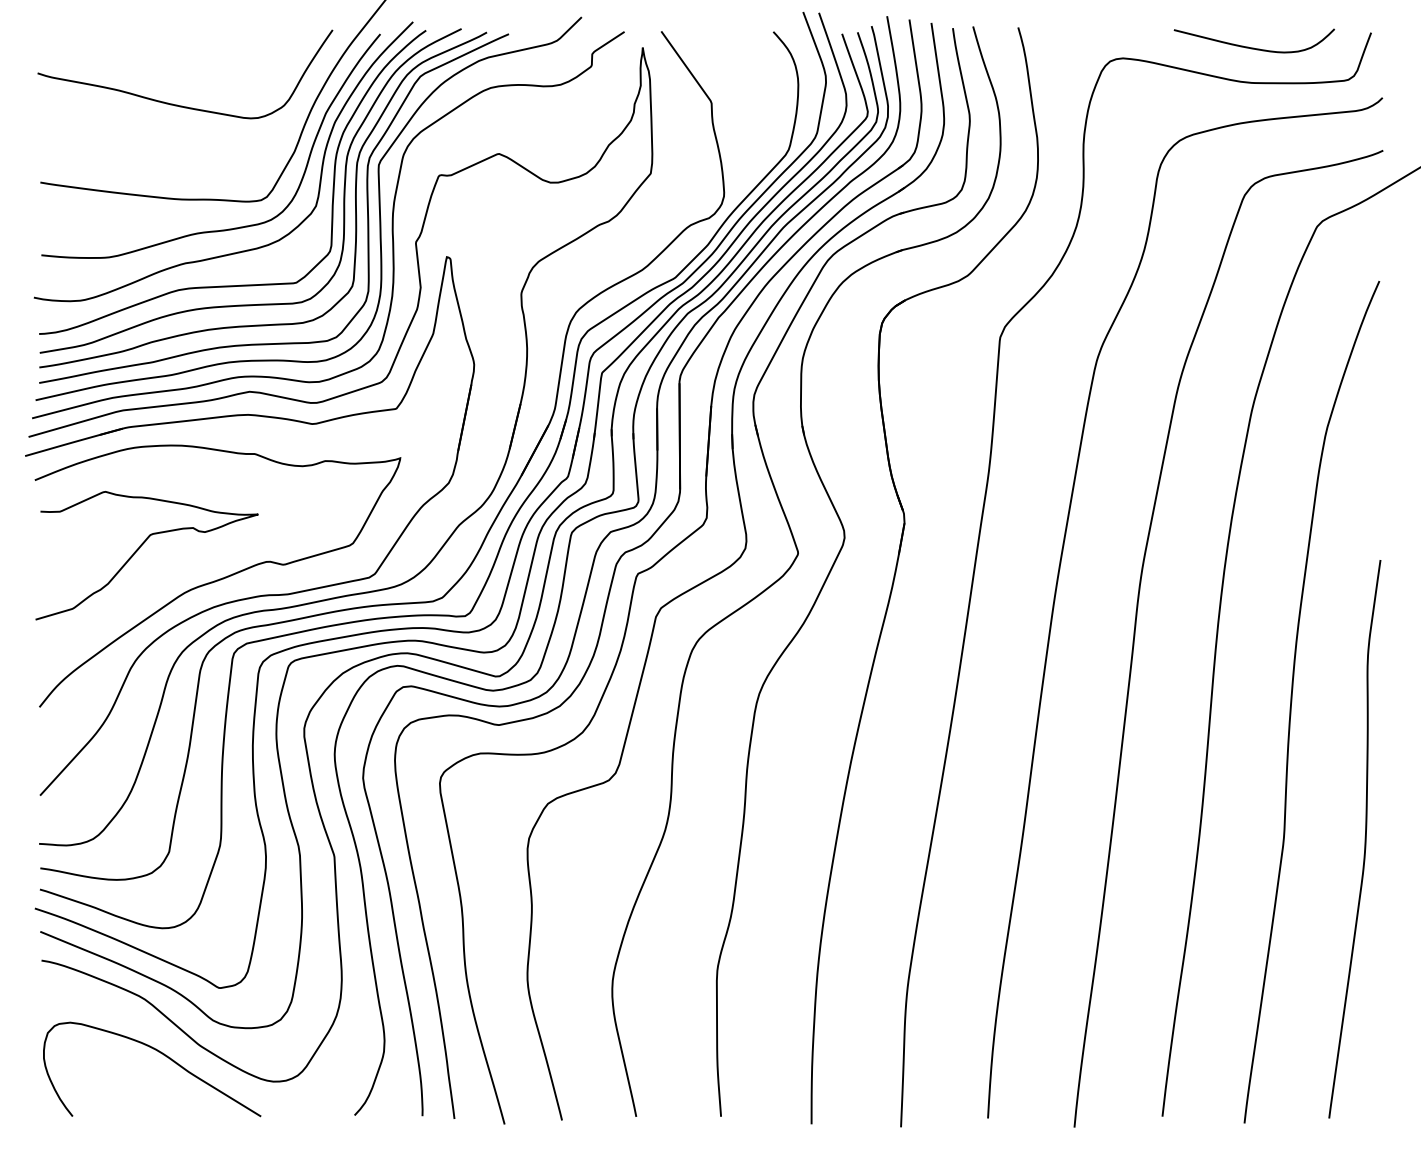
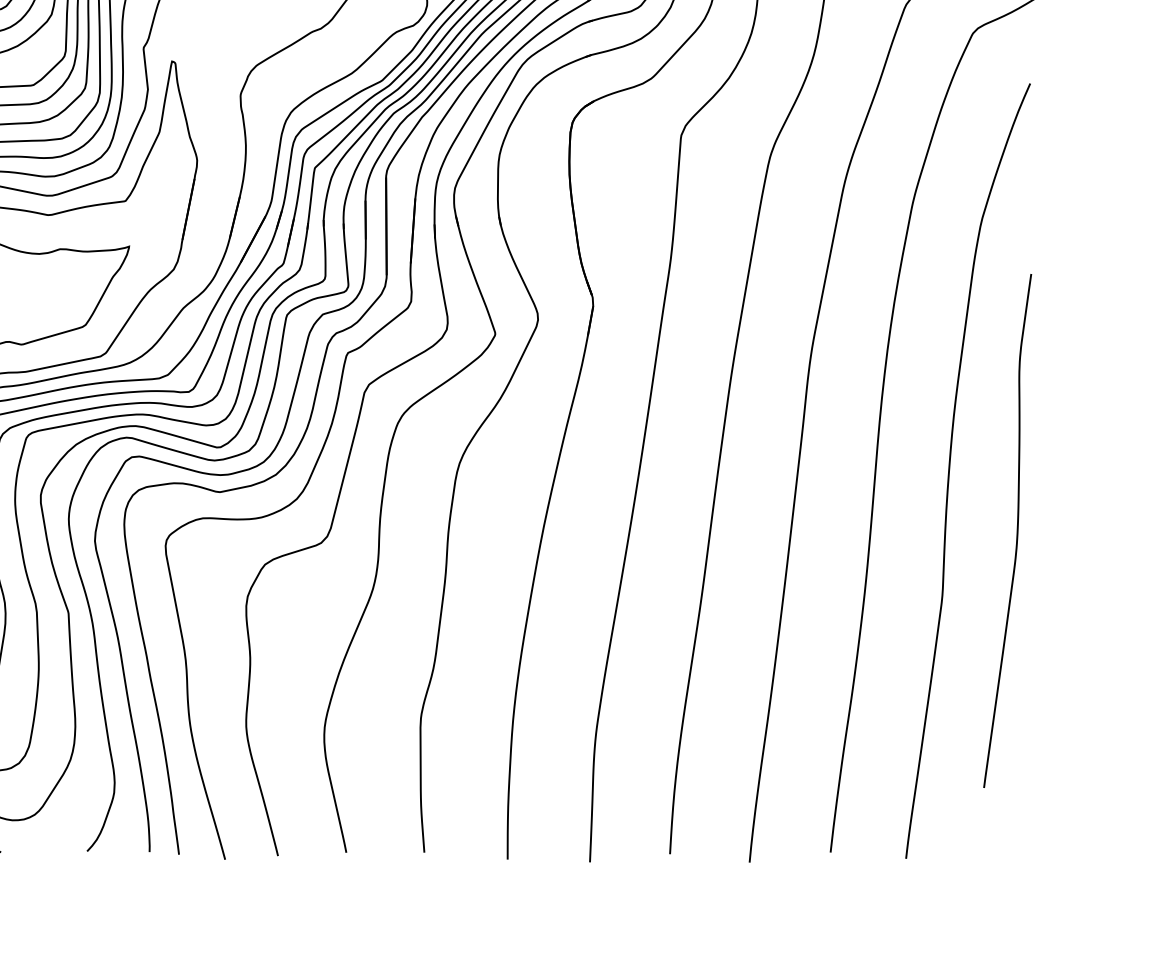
curve: (1364, 839) -> (1016, 531), moved

